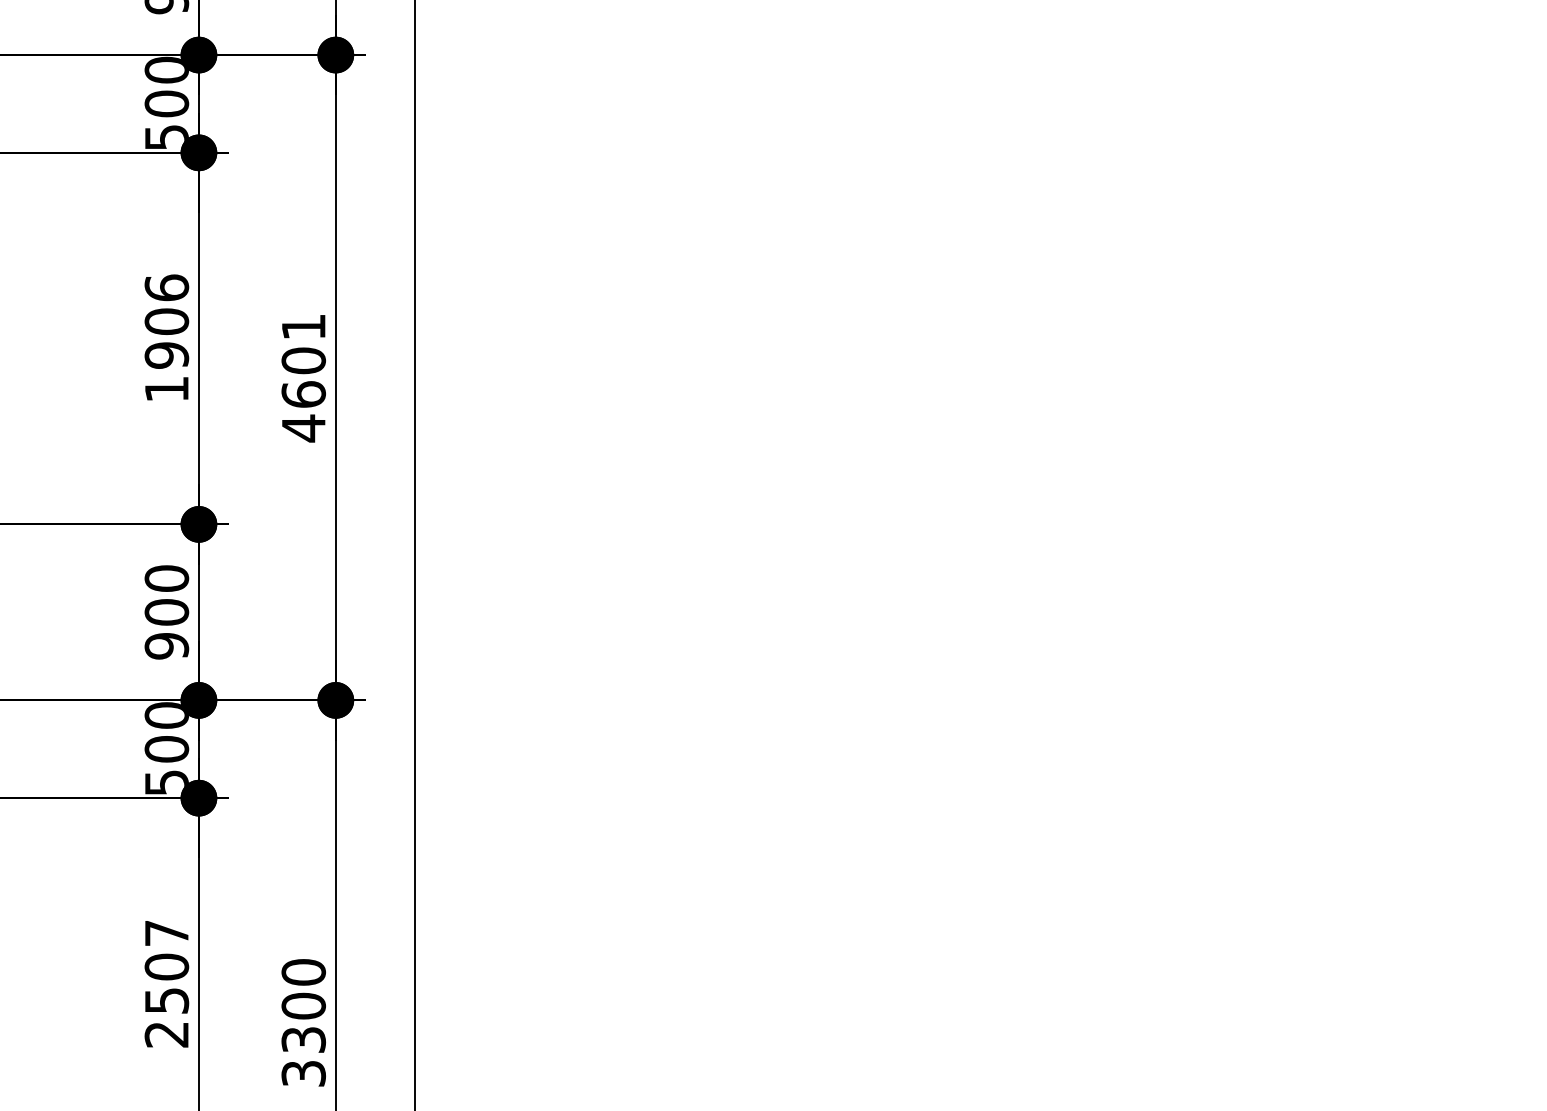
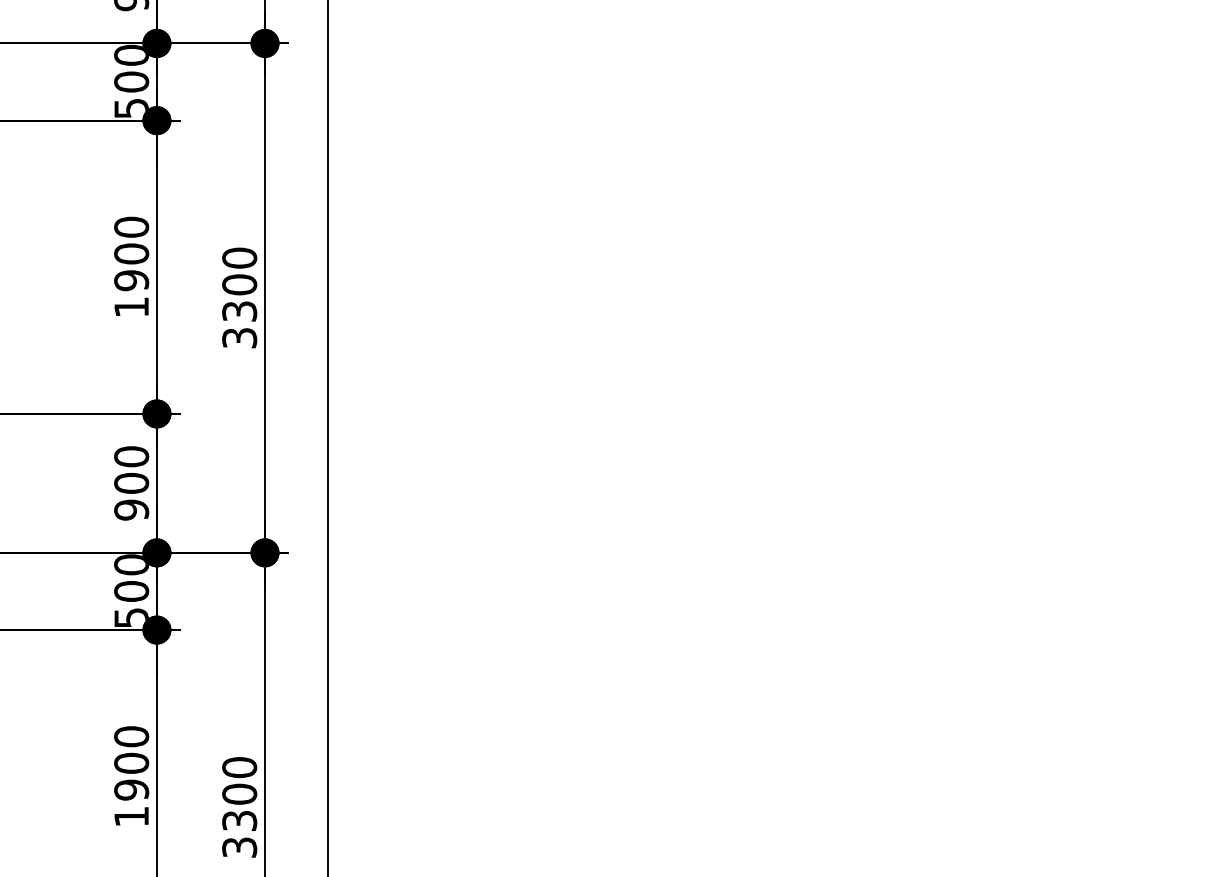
text: (166, 287) -> (131, 226), 1906 -> 1900
text: (303, 377) -> (239, 297), 4601 -> 3300
text: (166, 983) -> (131, 776), 2507 -> 1900

